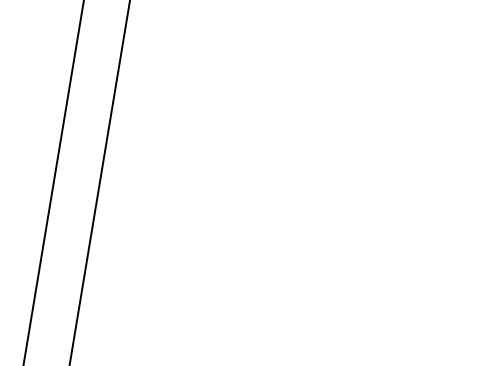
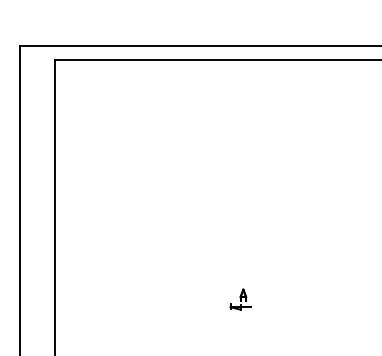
part: (328, 289) -> (240, 299), added

